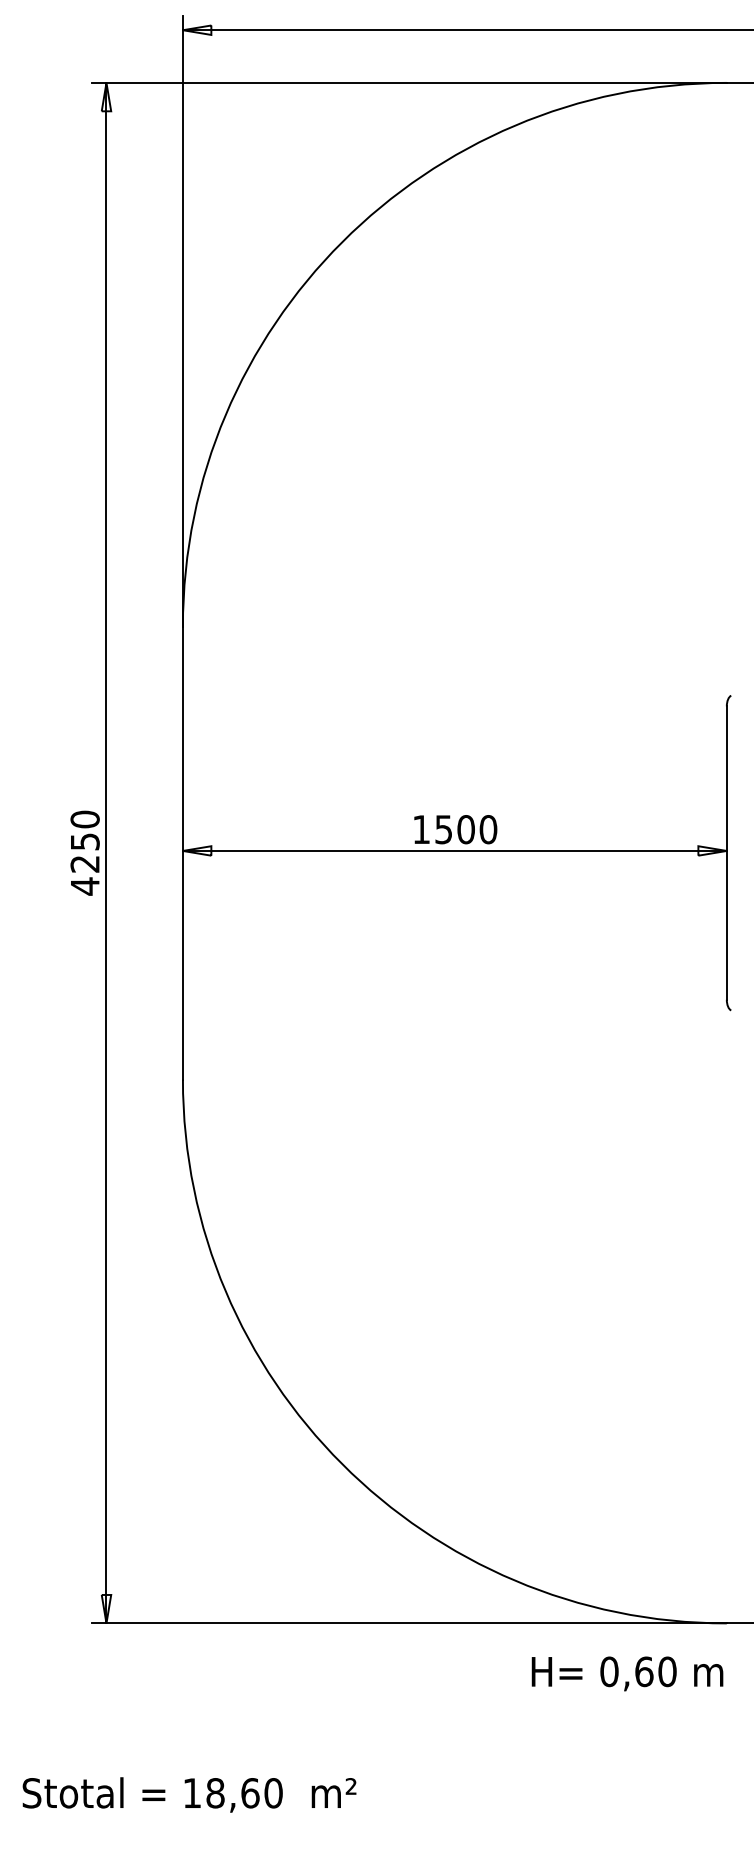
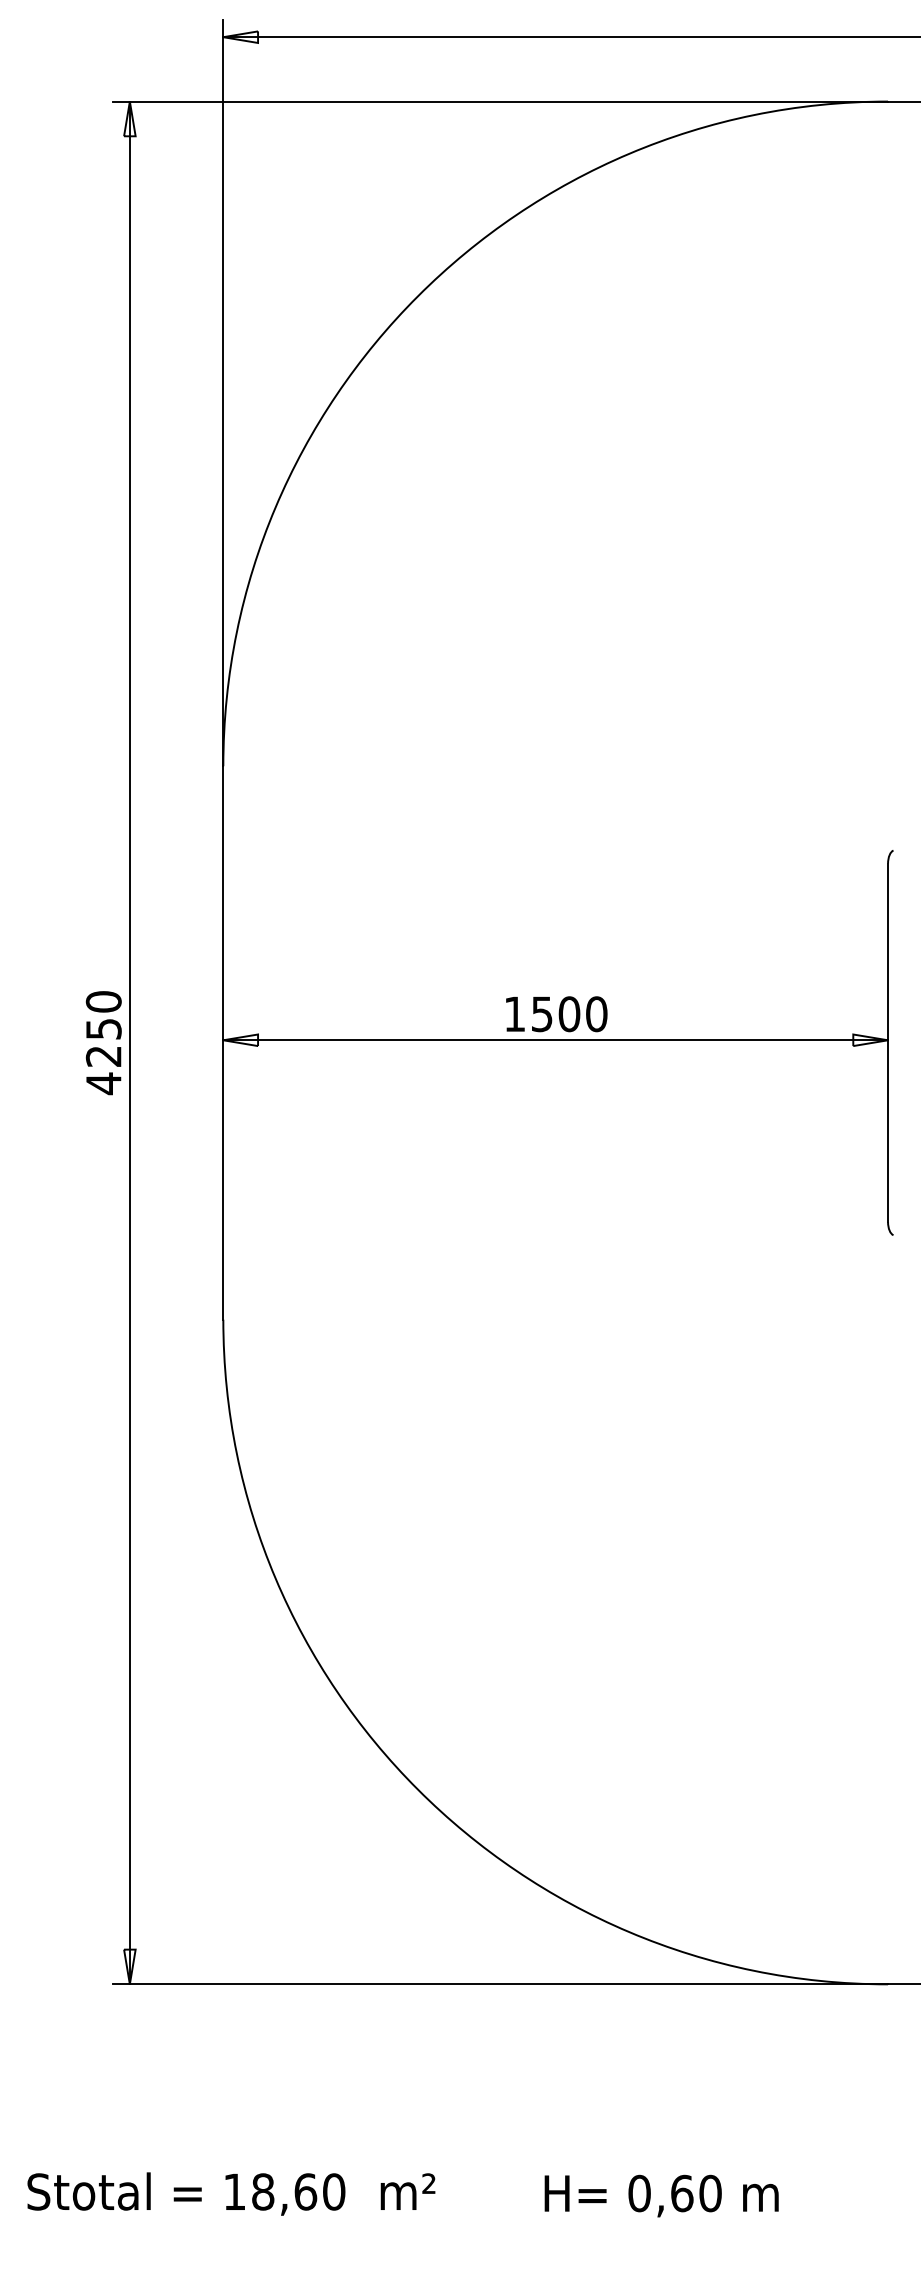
text: (627, 1673) -> (661, 2195), moved

